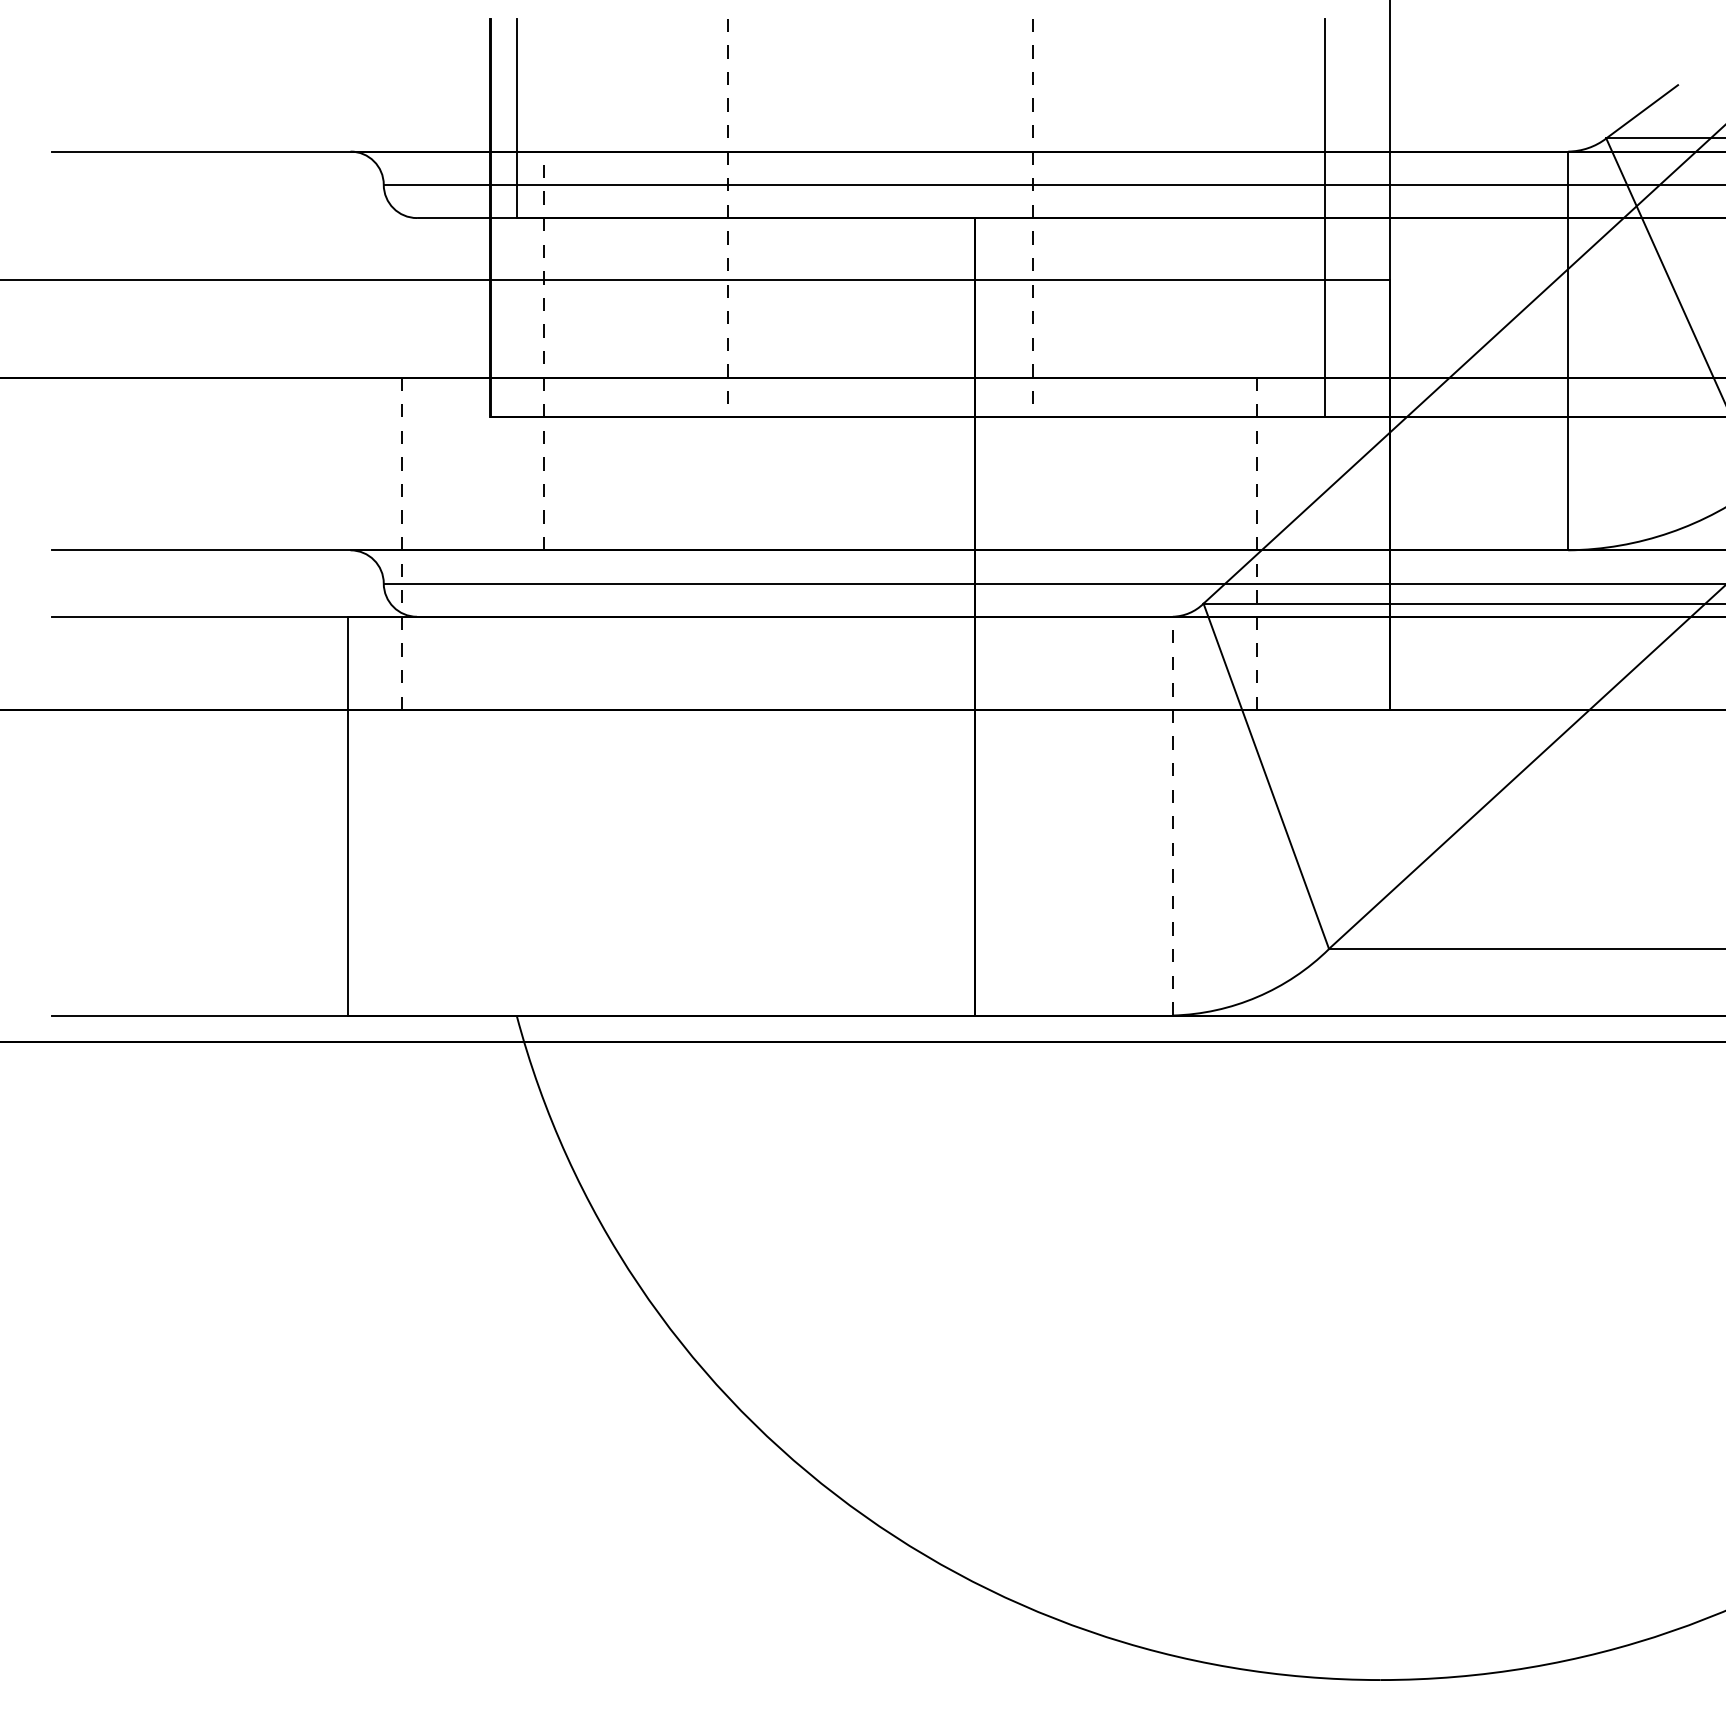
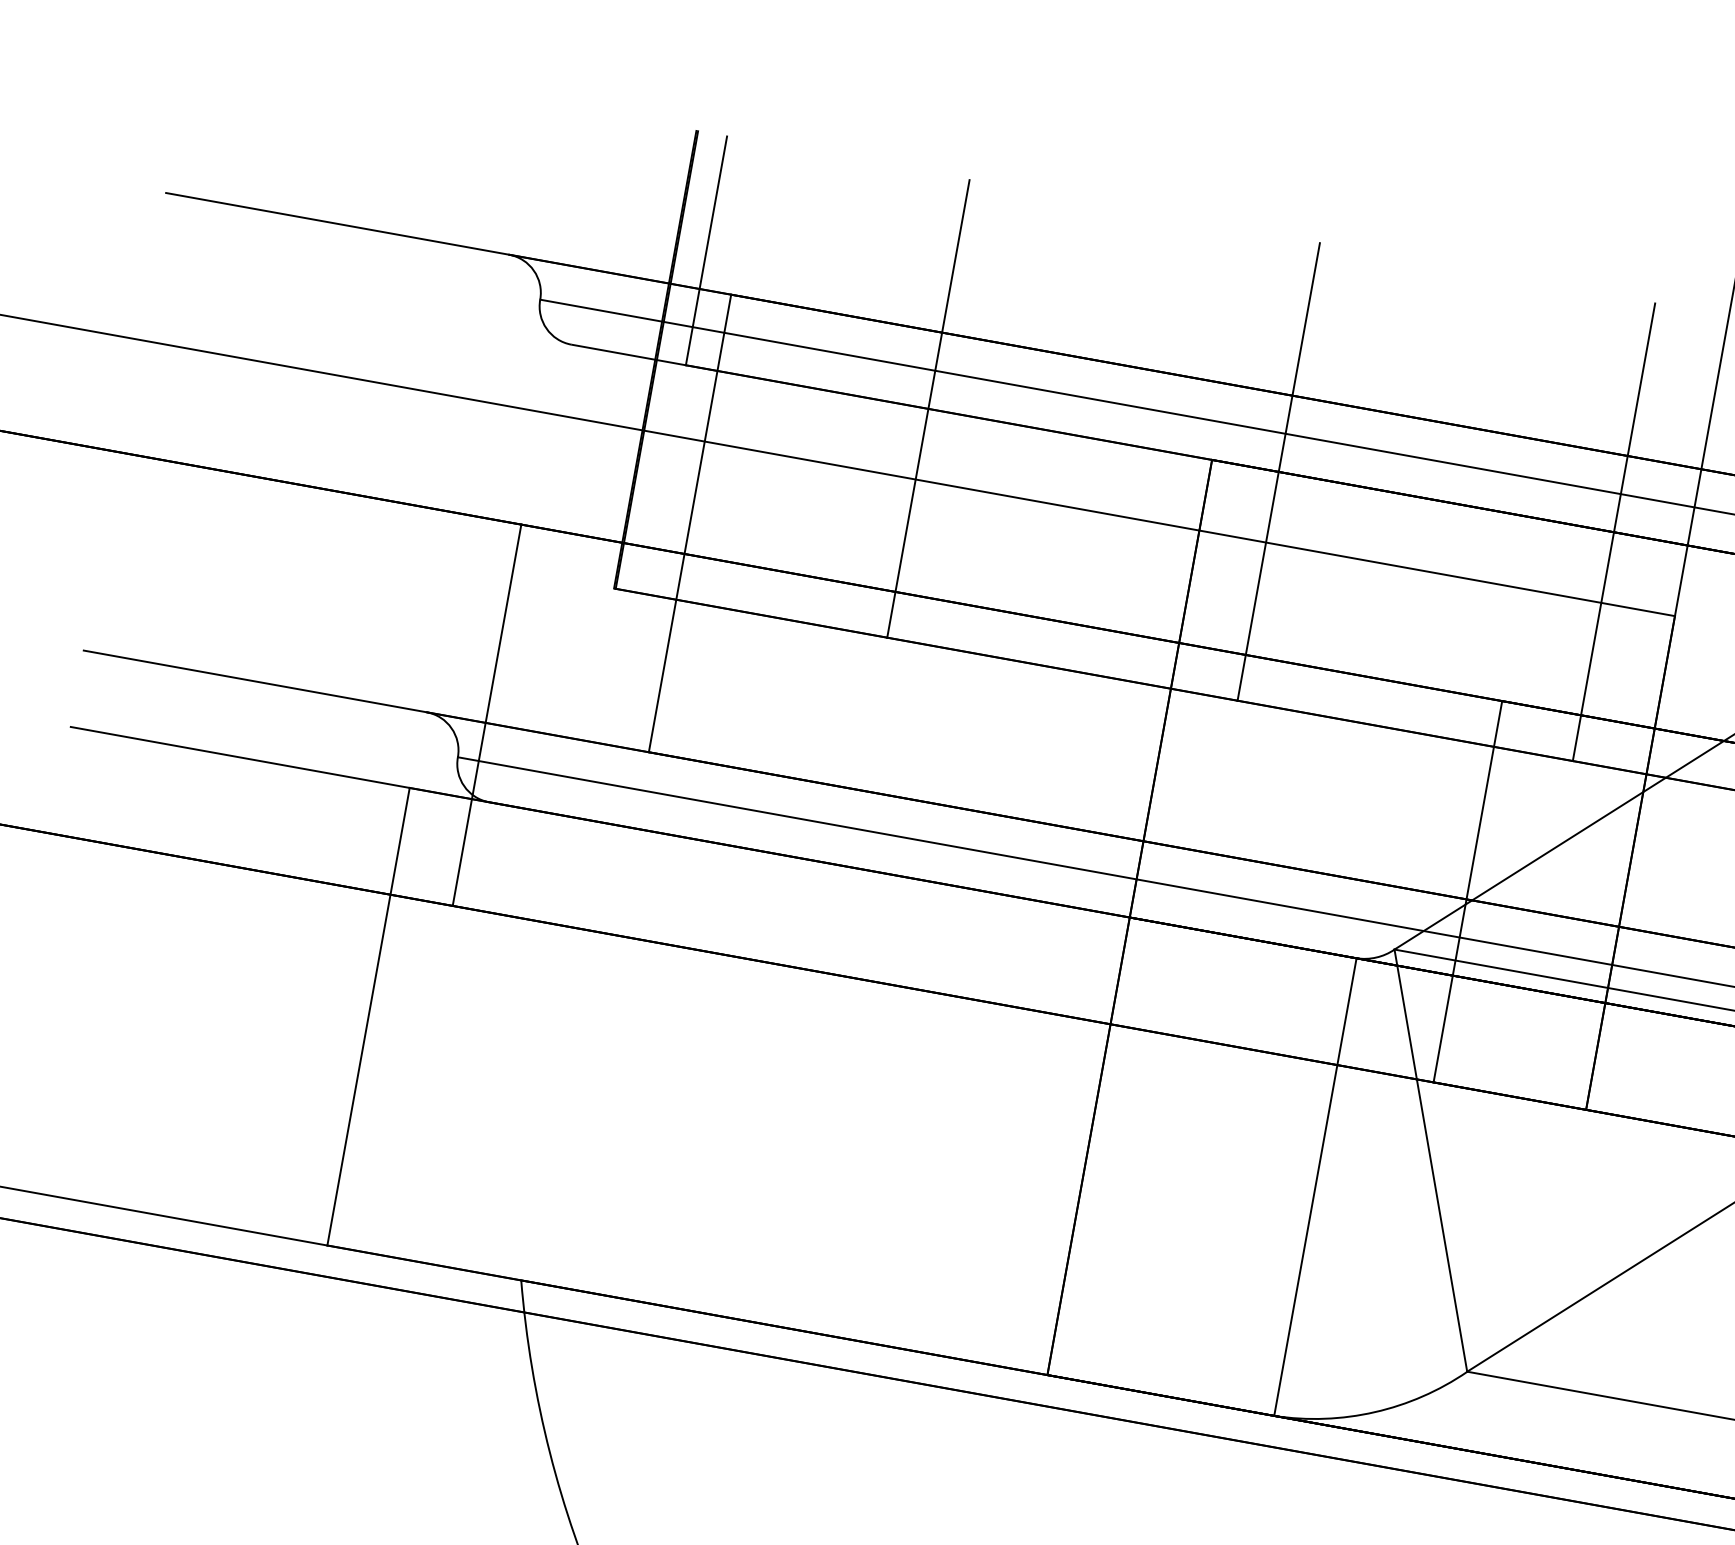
line: (728, 218) -> (928, 409), dashed -> solid
line: (1033, 218) -> (1278, 472), dashed -> solid
line: (544, 350) -> (690, 522), dashed -> solid
line: (401, 544) -> (486, 716), dashed -> solid
line: (1256, 544) -> (1467, 892), dashed -> solid
line: (1172, 815) -> (1315, 1186), dashed -> solid

